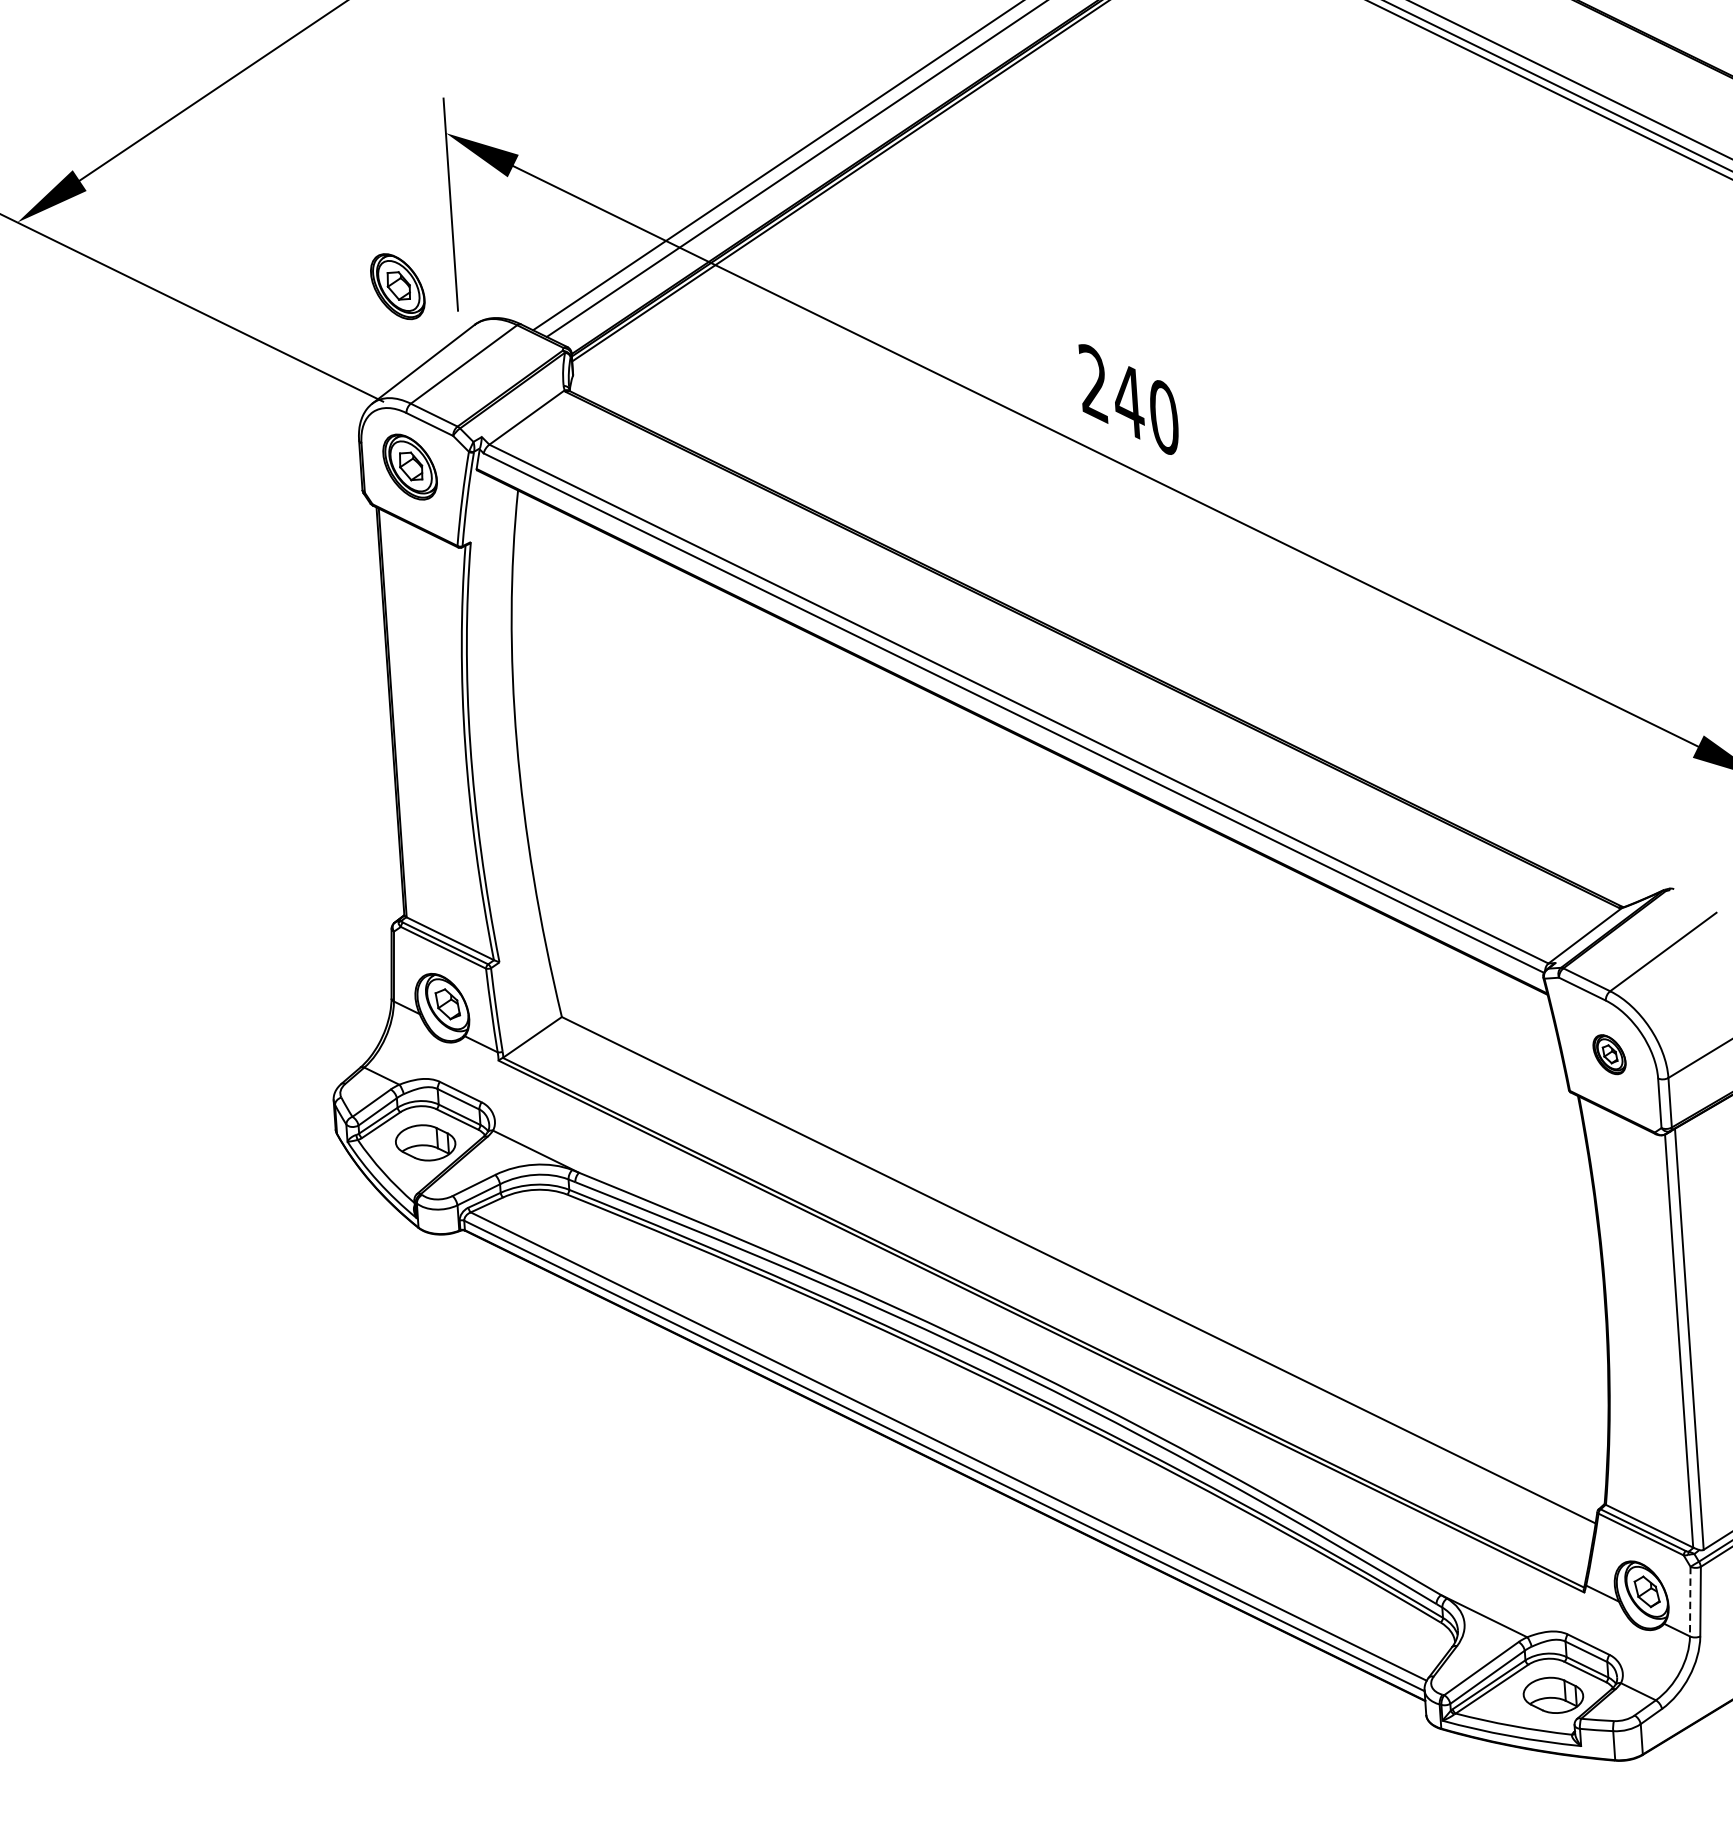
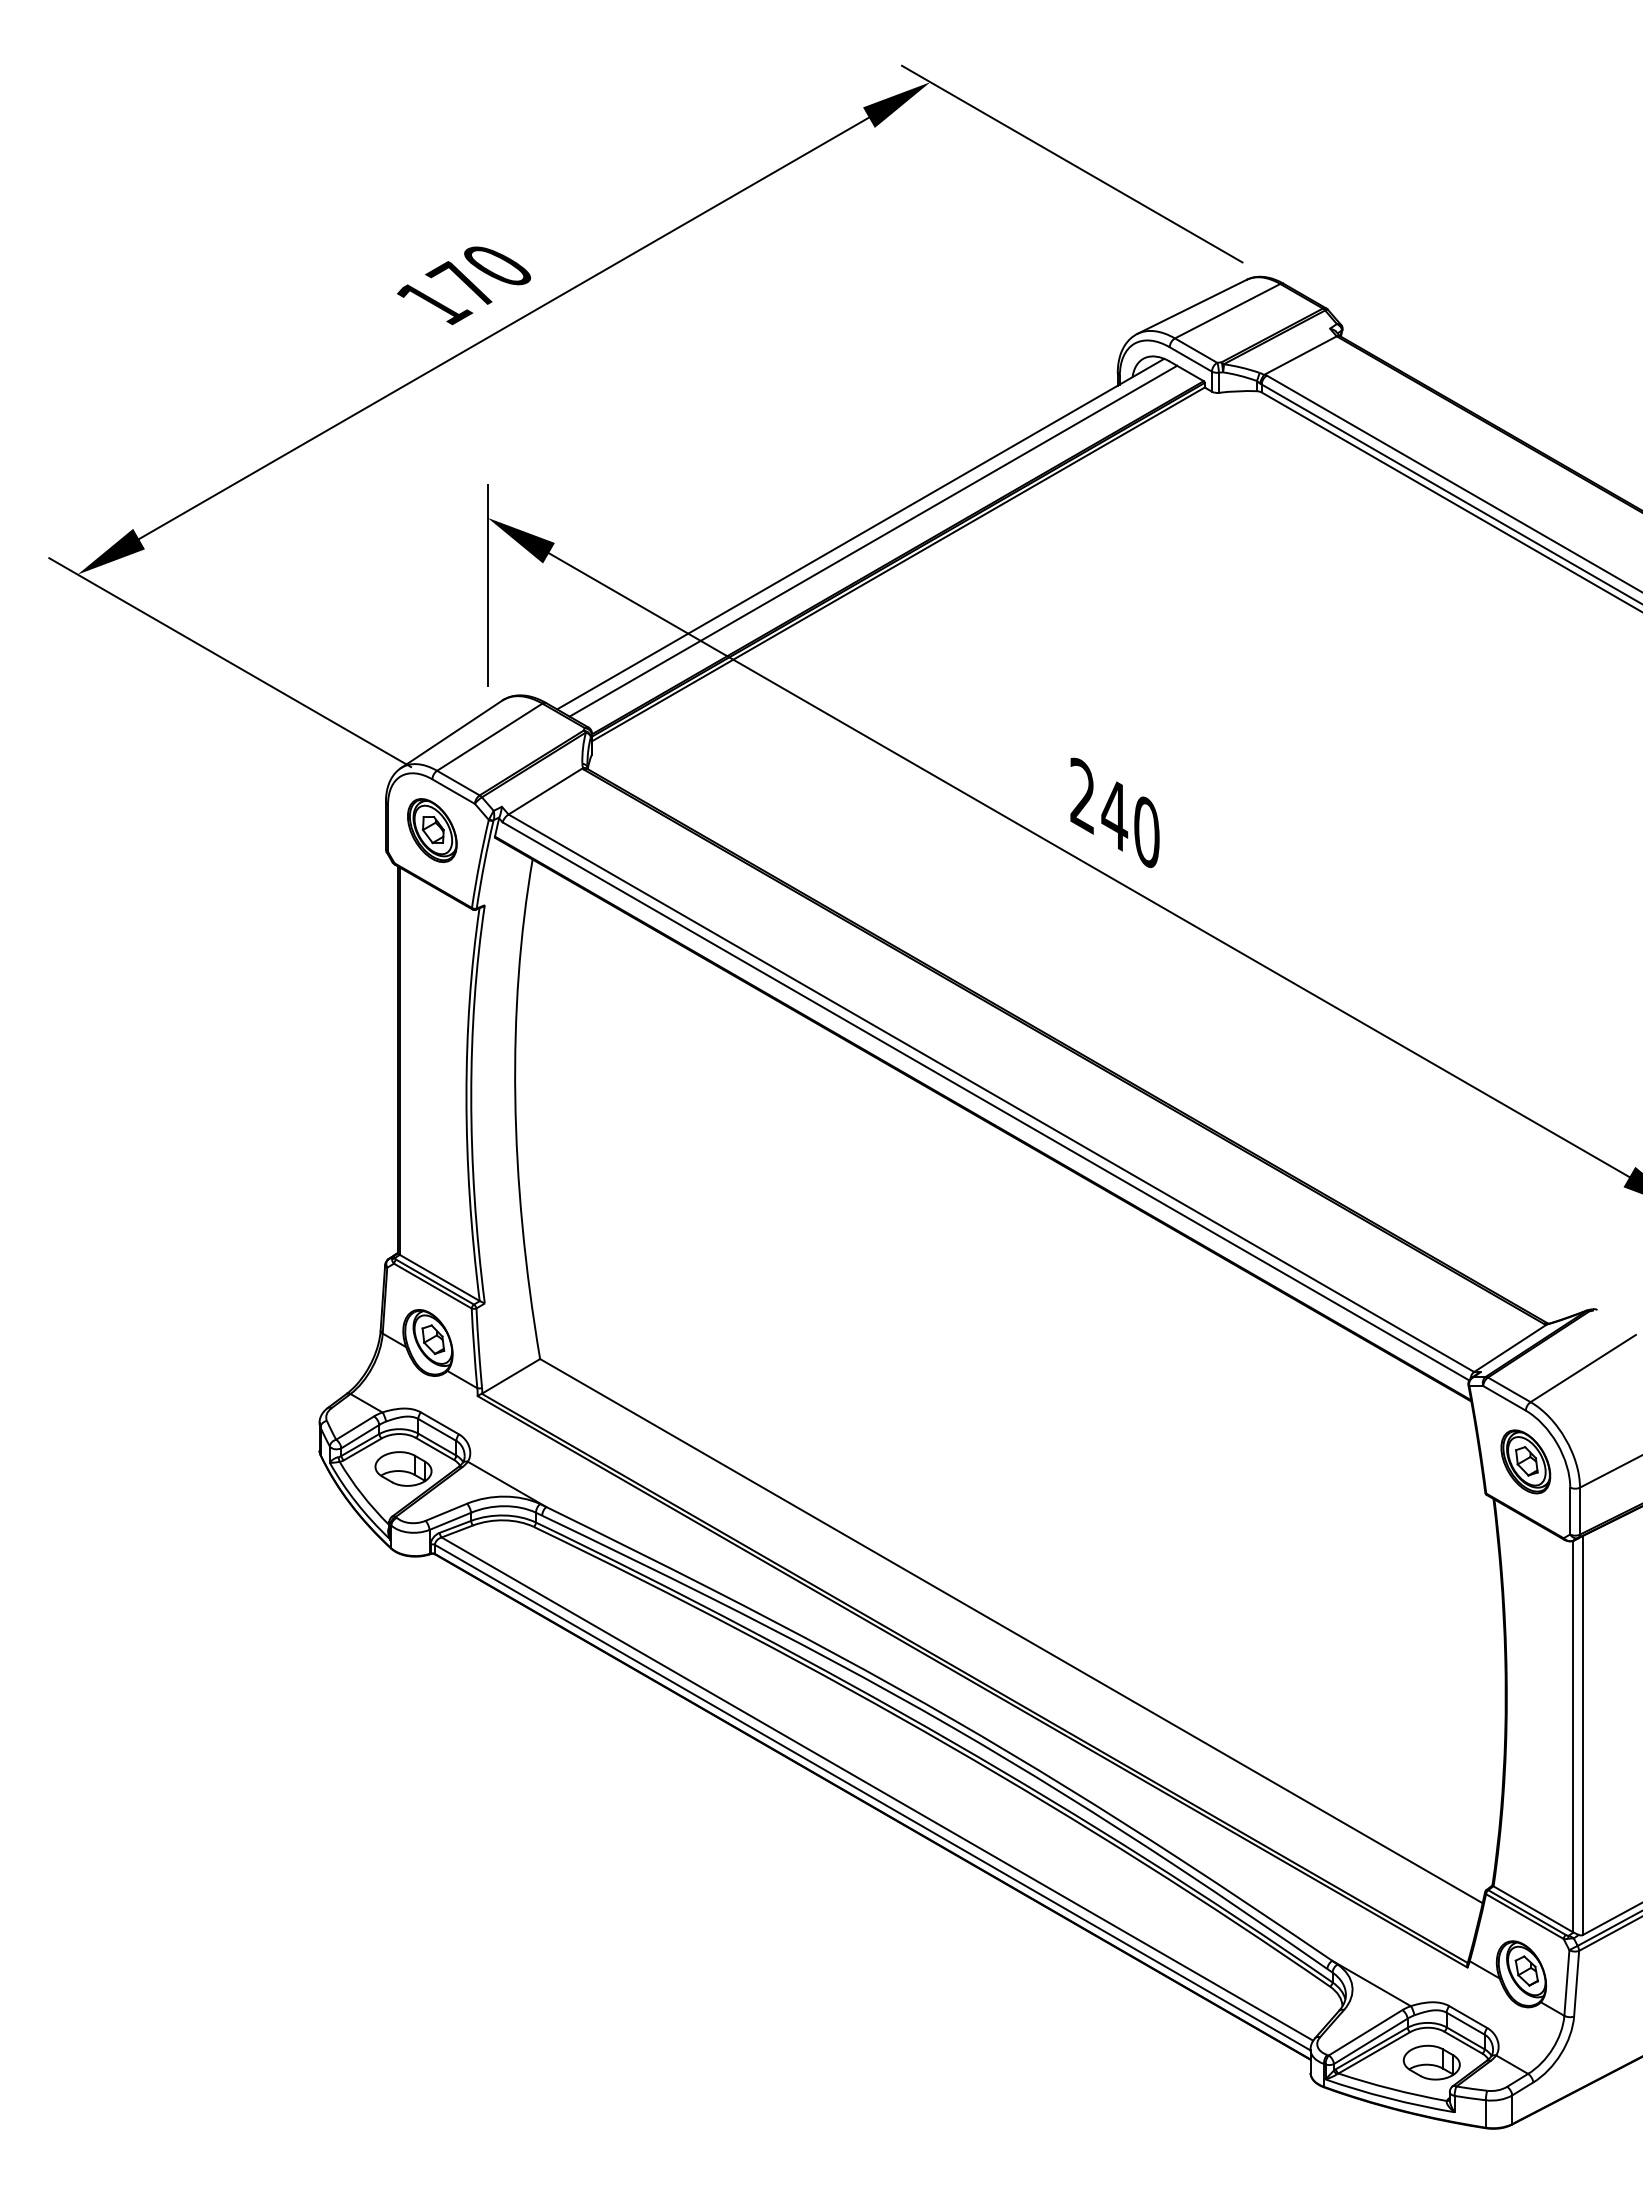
part: (397, 286) -> (432, 659), removed
part: (1609, 1054) -> (1525, 1461), size x1.67
line: (1689, 1602) -> (1566, 1983), dashed -> solid

